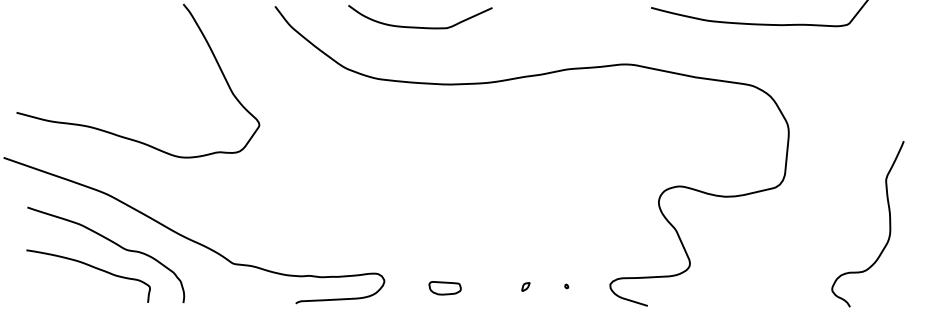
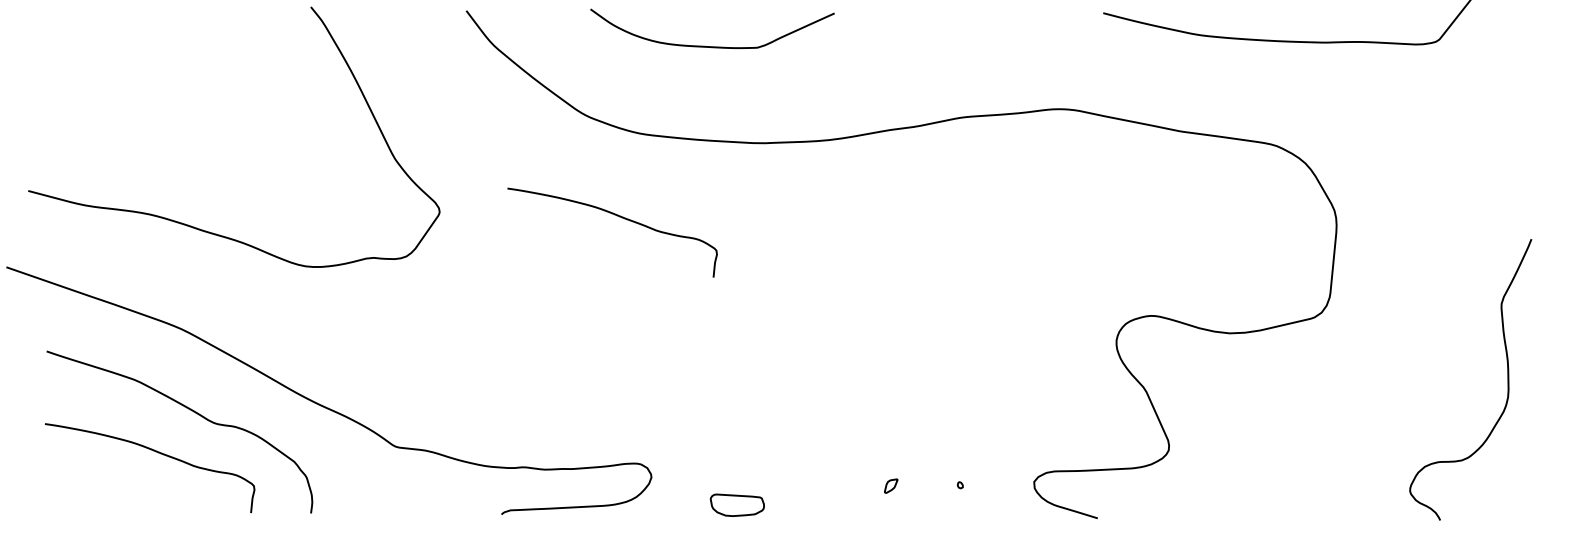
curve: (364, 128) -> (617, 217), added
part: (444, 288) -> (736, 505), moved

